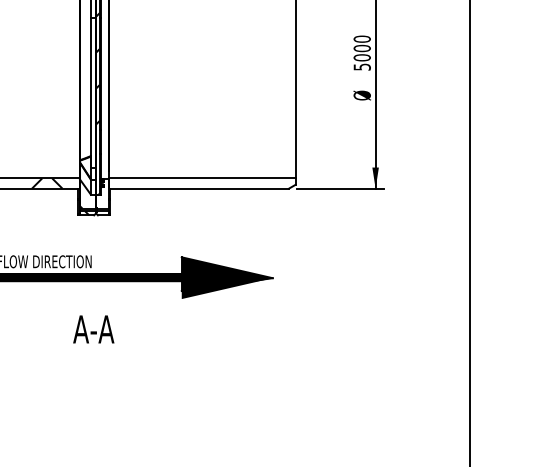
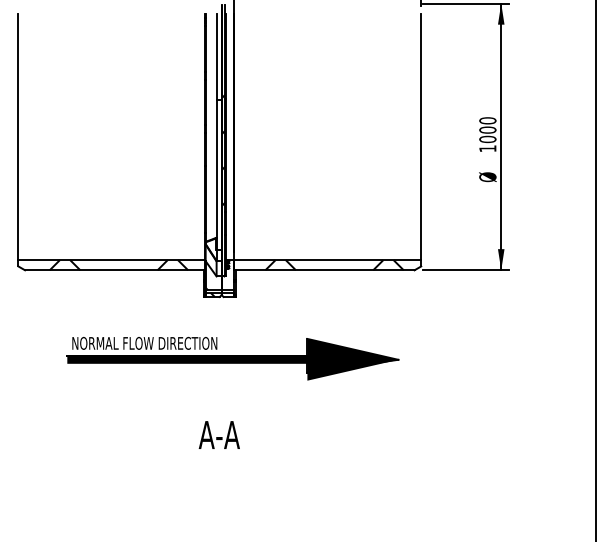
text: (361, 66) -> (487, 148), 5000 -> 1000
hatch: (208, 183) -> (334, 265), added
text: (92, 328) -> (218, 434), moved

